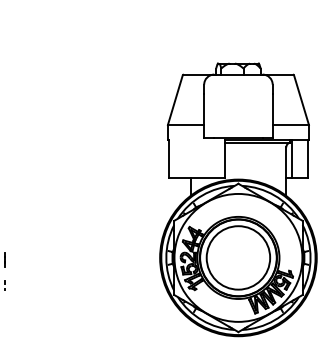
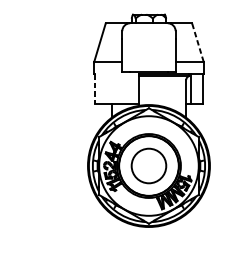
line: (301, 100) -> (198, 43), solid -> dashed
line: (169, 158) -> (95, 88), solid -> dashed
circle: (238, 257) -> (149, 165), size x0.7

